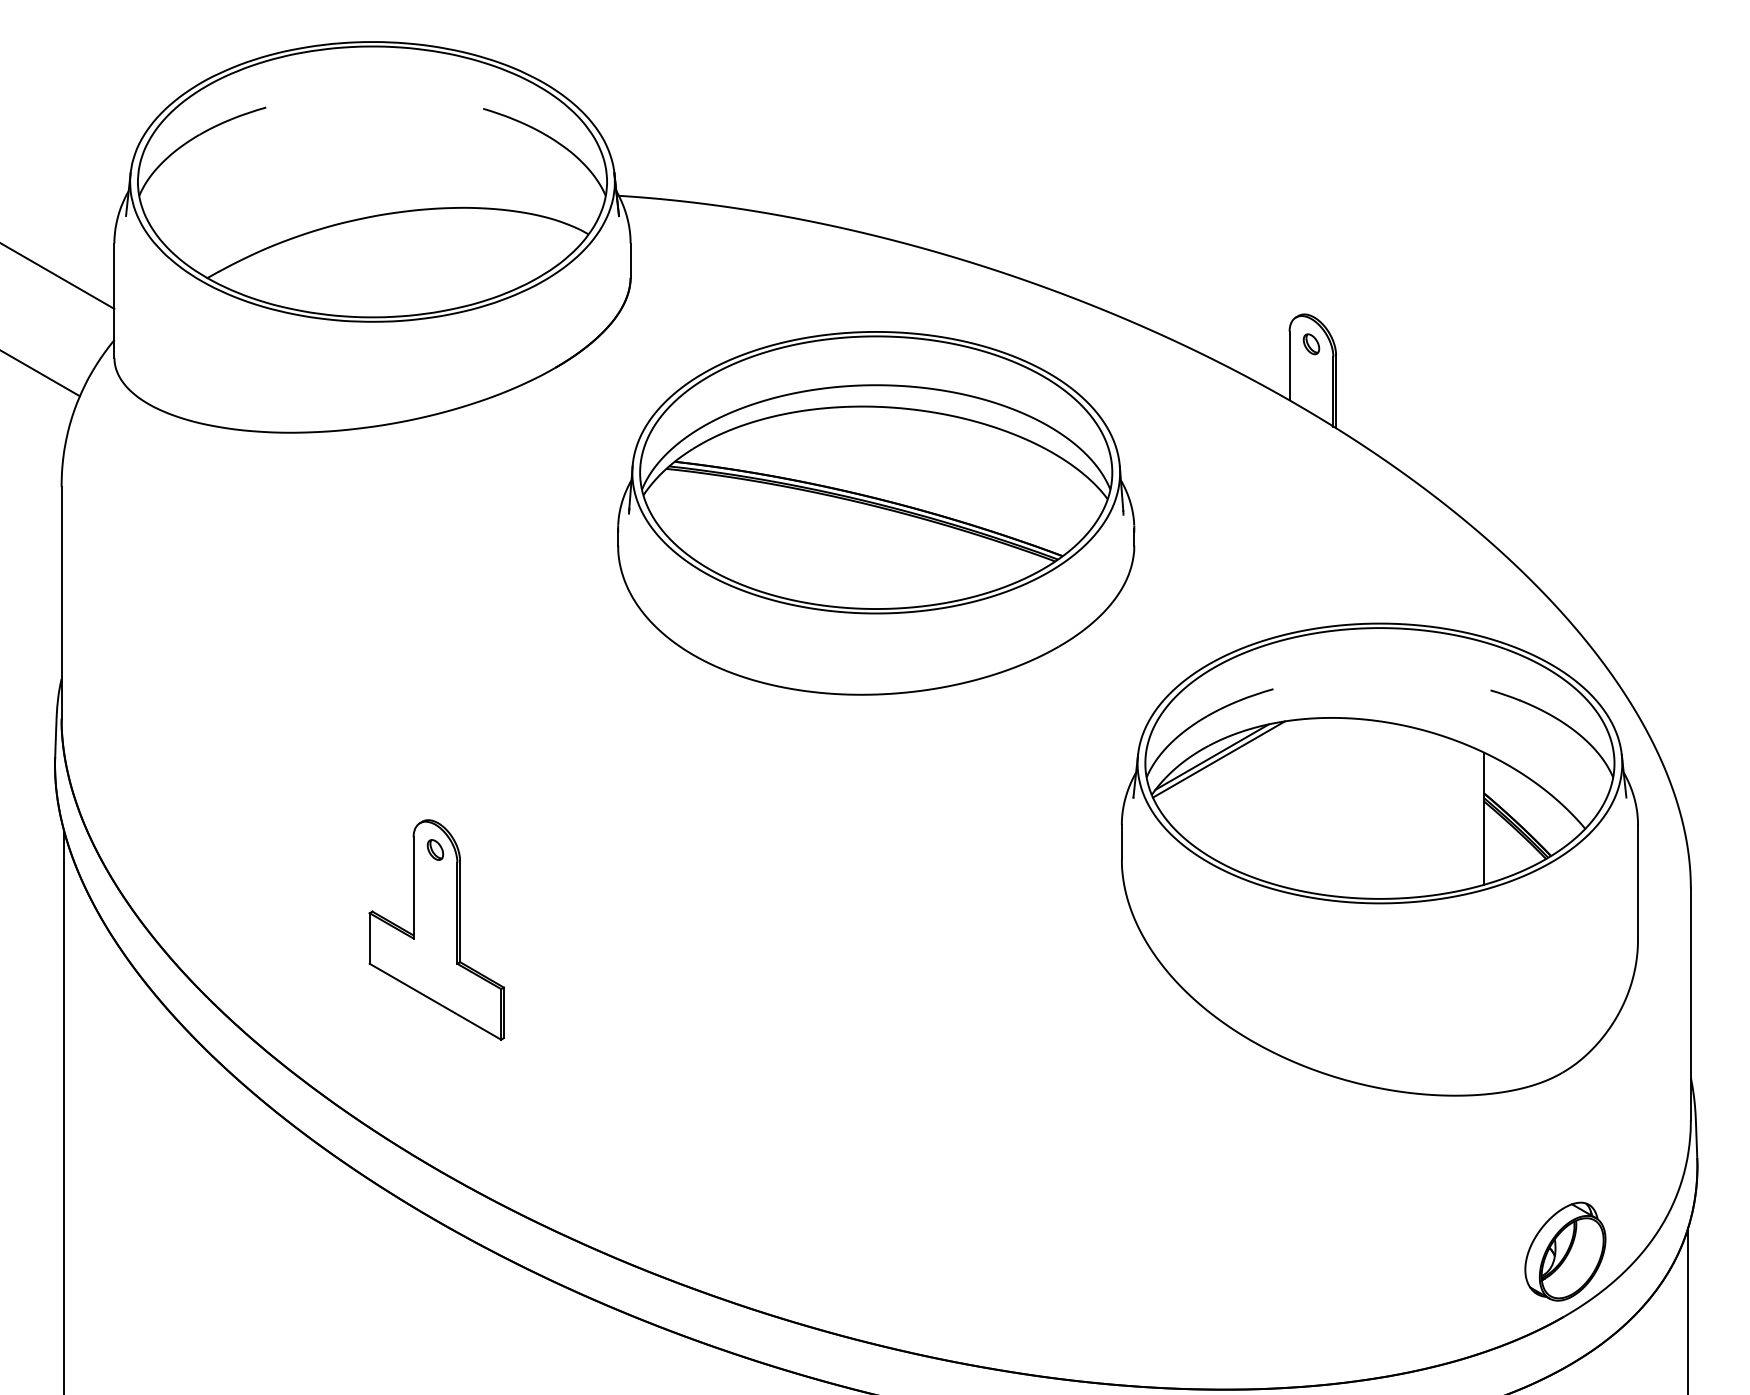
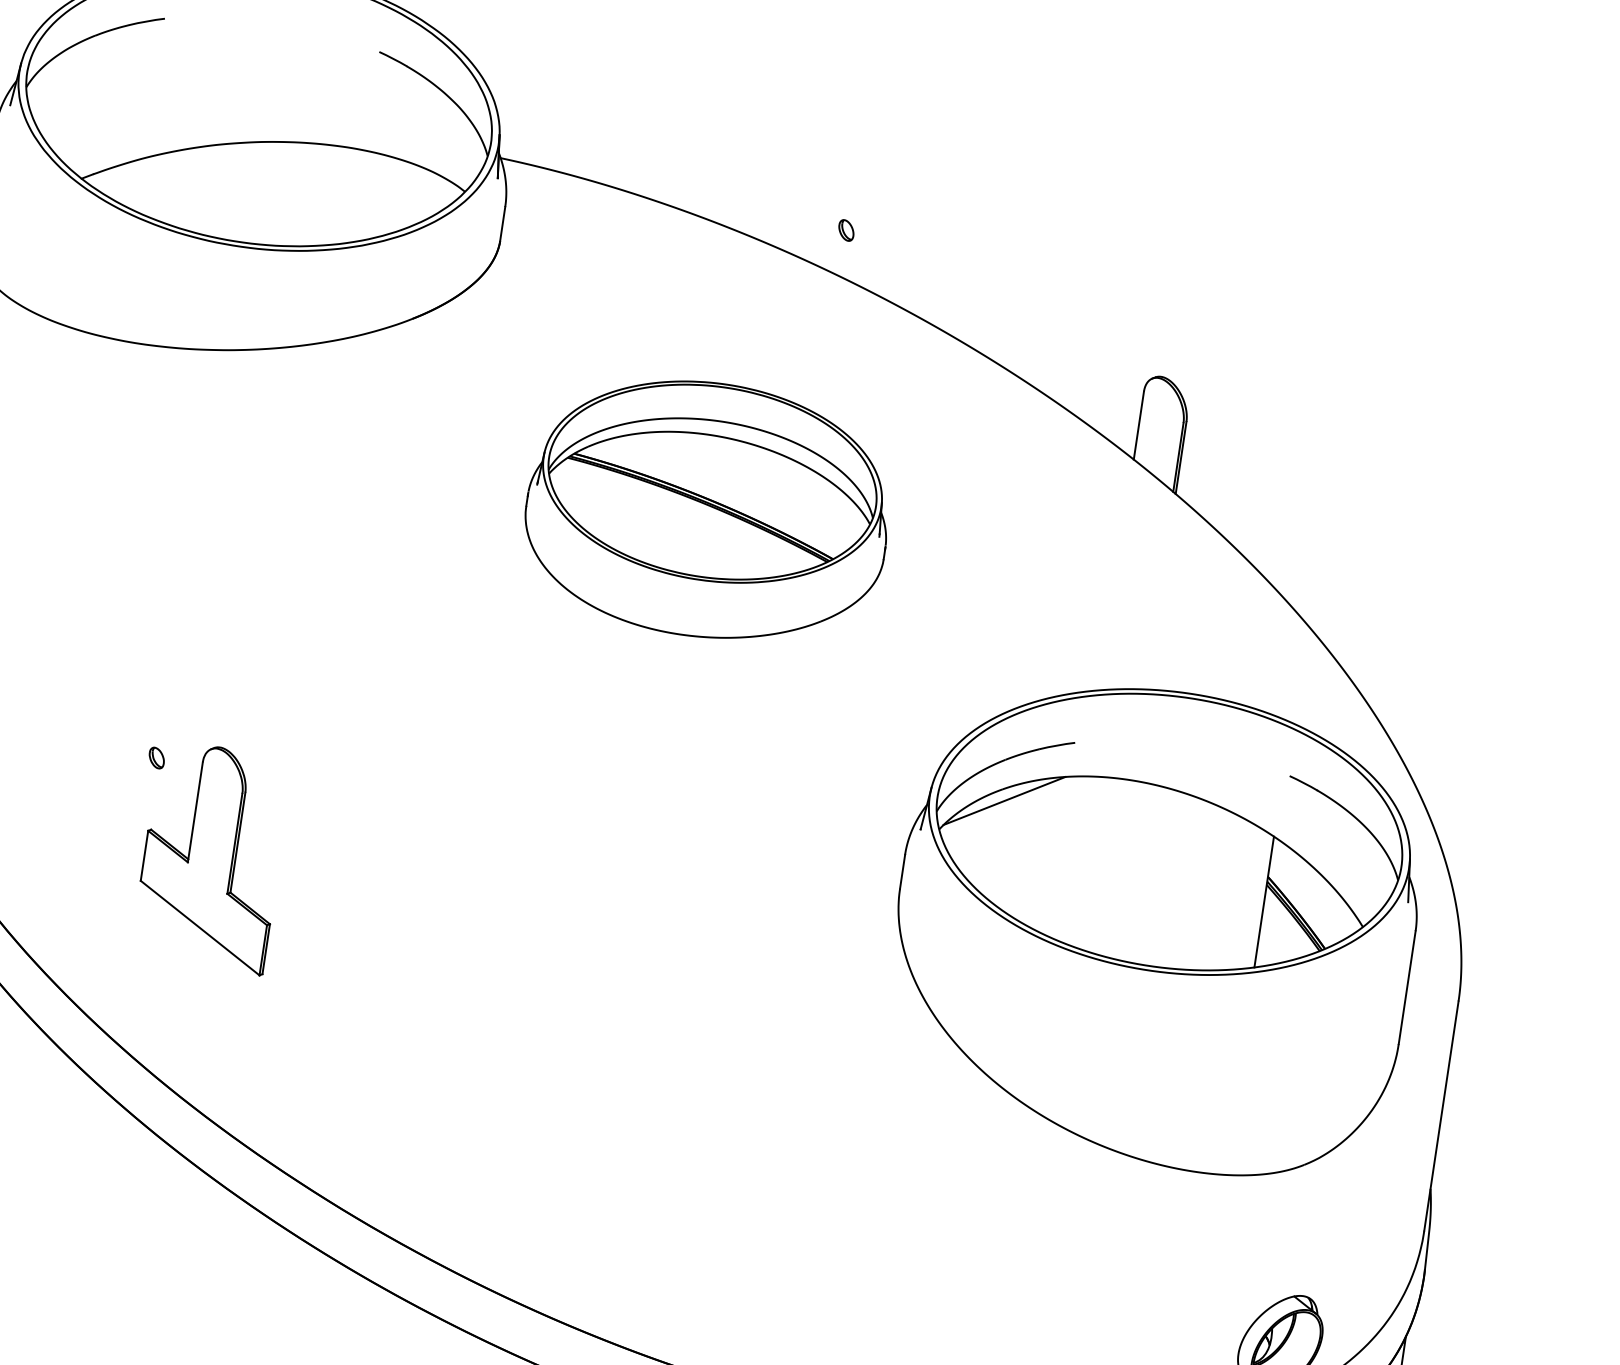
part: (1311, 344) -> (846, 230), moved
part: (876, 513) -> (708, 510), size x0.7
line: (1218, 759) -> (1010, 804), removed
part: (435, 849) -> (156, 757), moved

